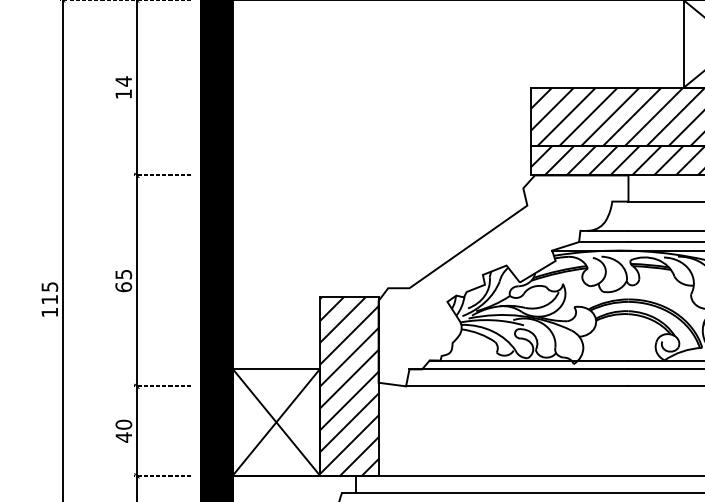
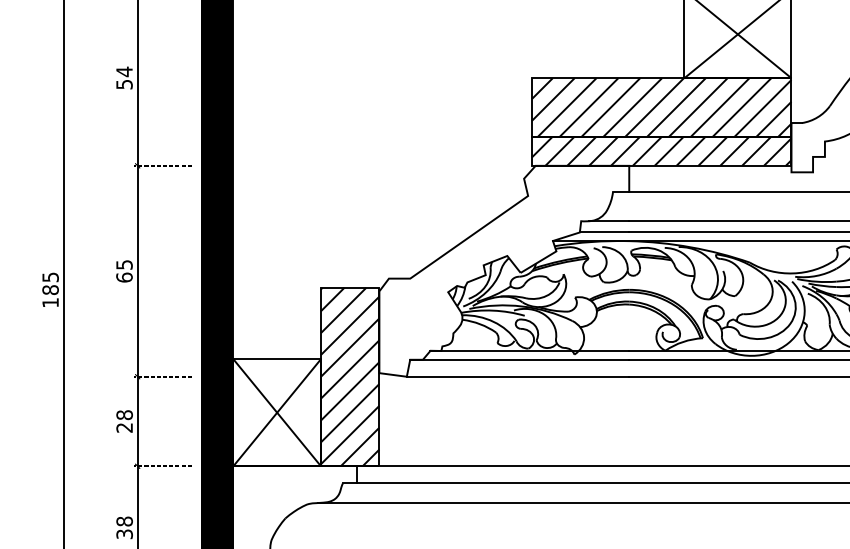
text: (123, 94) -> (124, 84), 14 -> 54
text: (49, 300) -> (50, 290), 115 -> 185
text: (123, 431) -> (124, 421), 40 -> 28

